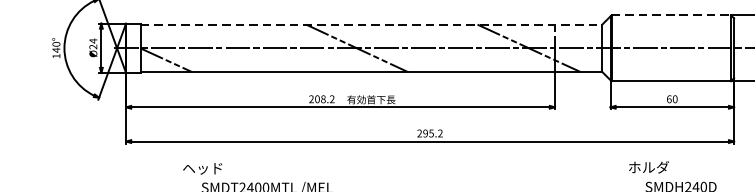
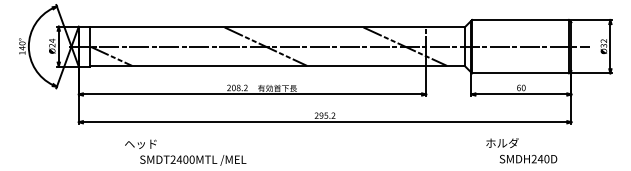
line: (672, 14) -> (521, 19), dashed -> solid
line: (372, 24) -> (278, 27), dashed -> solid

